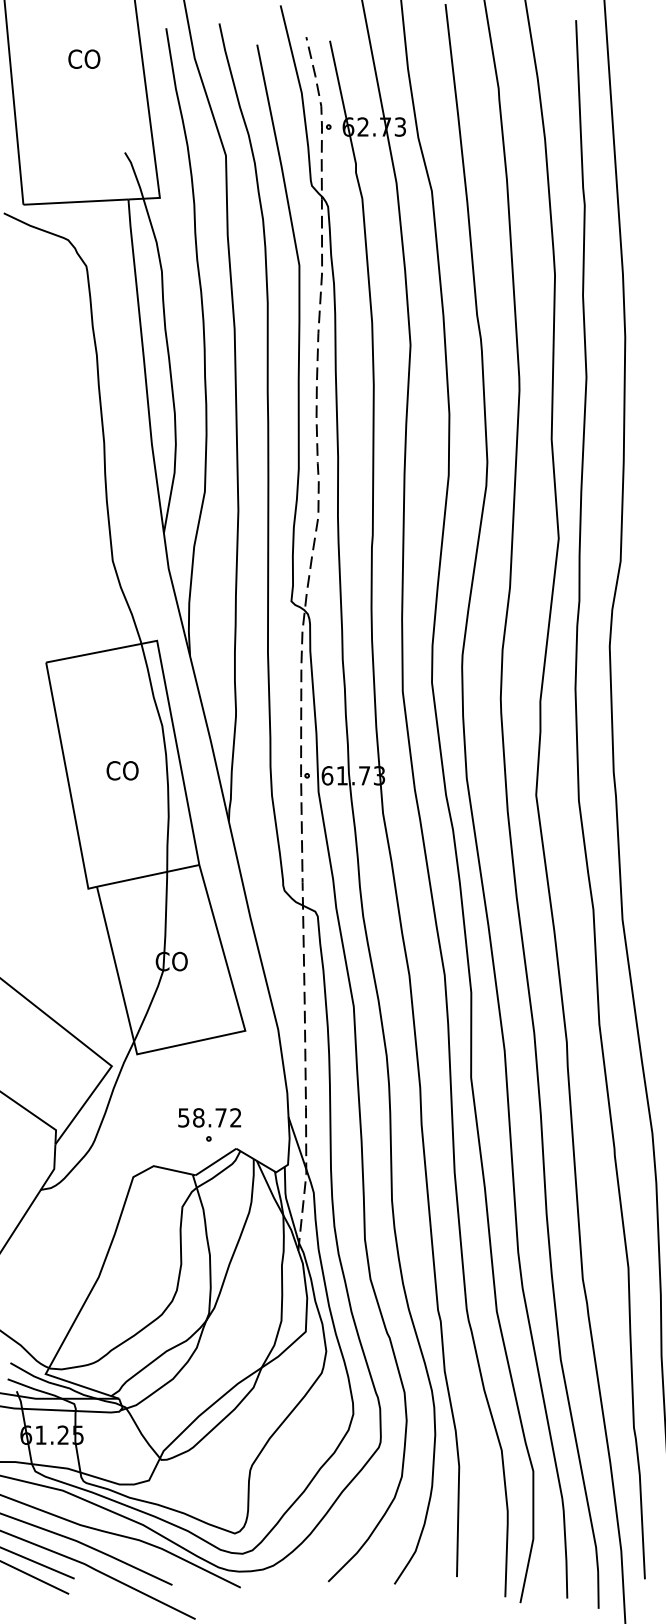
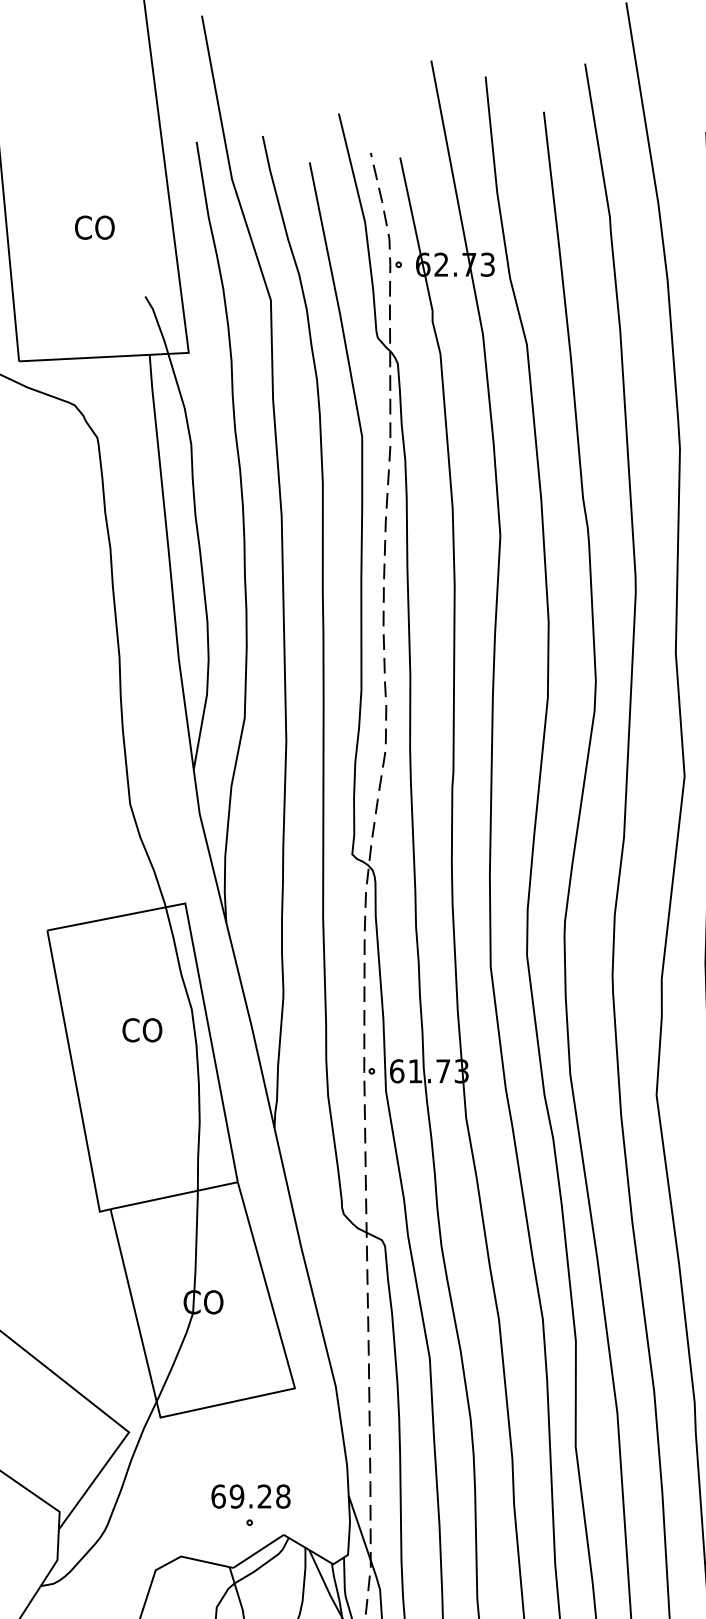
text: (84, 58) -> (95, 226), moved
text: (122, 770) -> (142, 1029), moved
text: (209, 1117) -> (250, 1496), 58.72 -> 69.28

